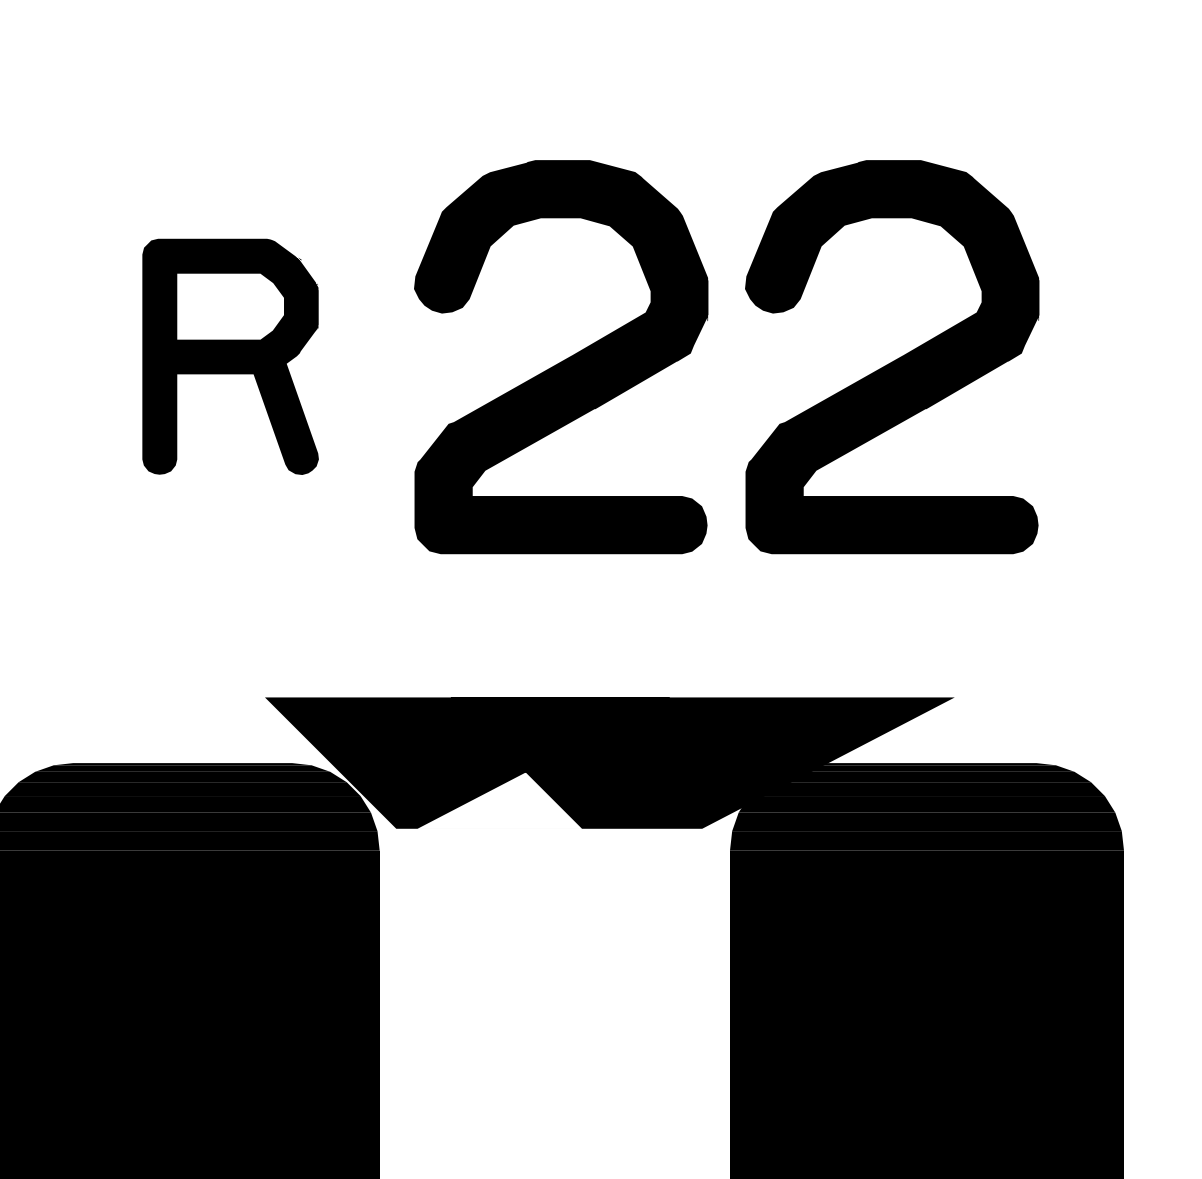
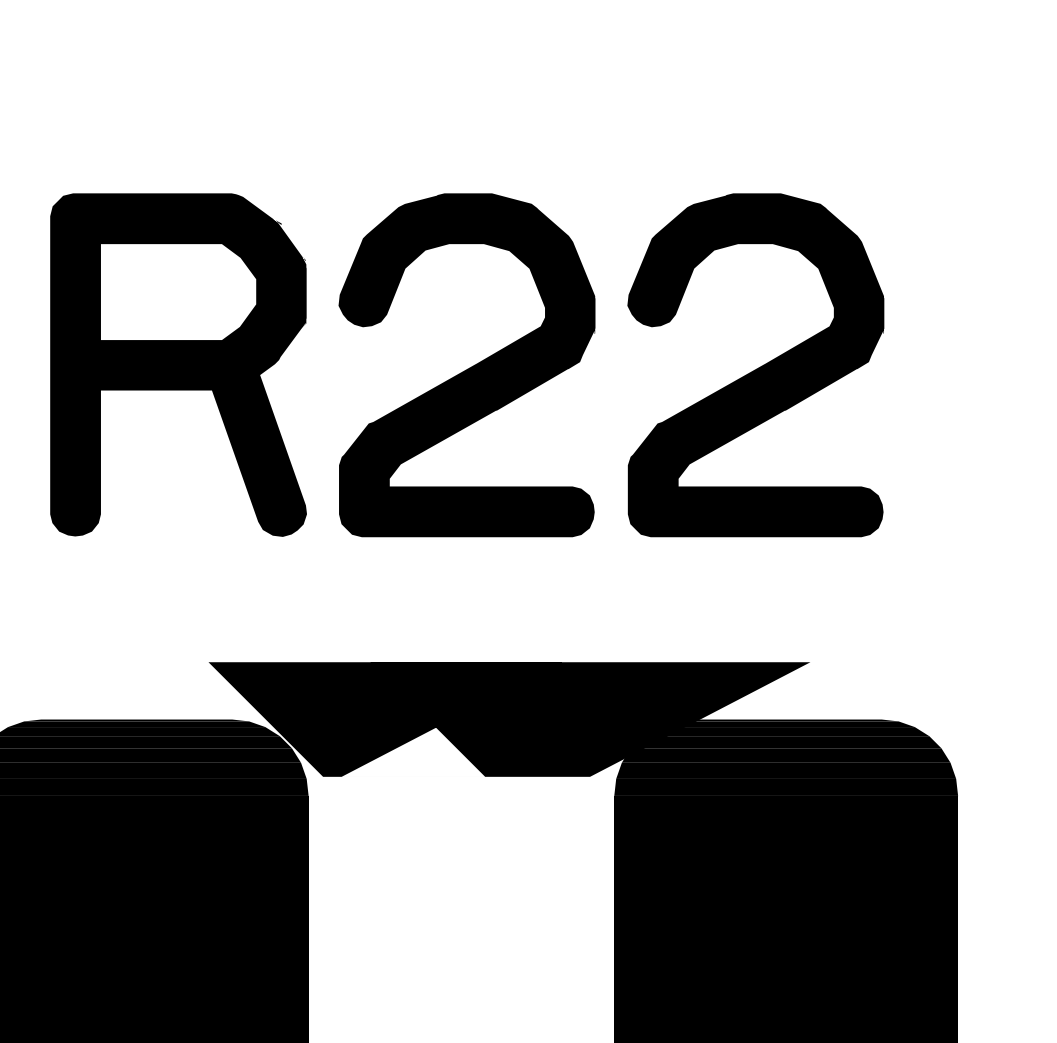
part: (230, 356) -> (178, 364), size x1.67

